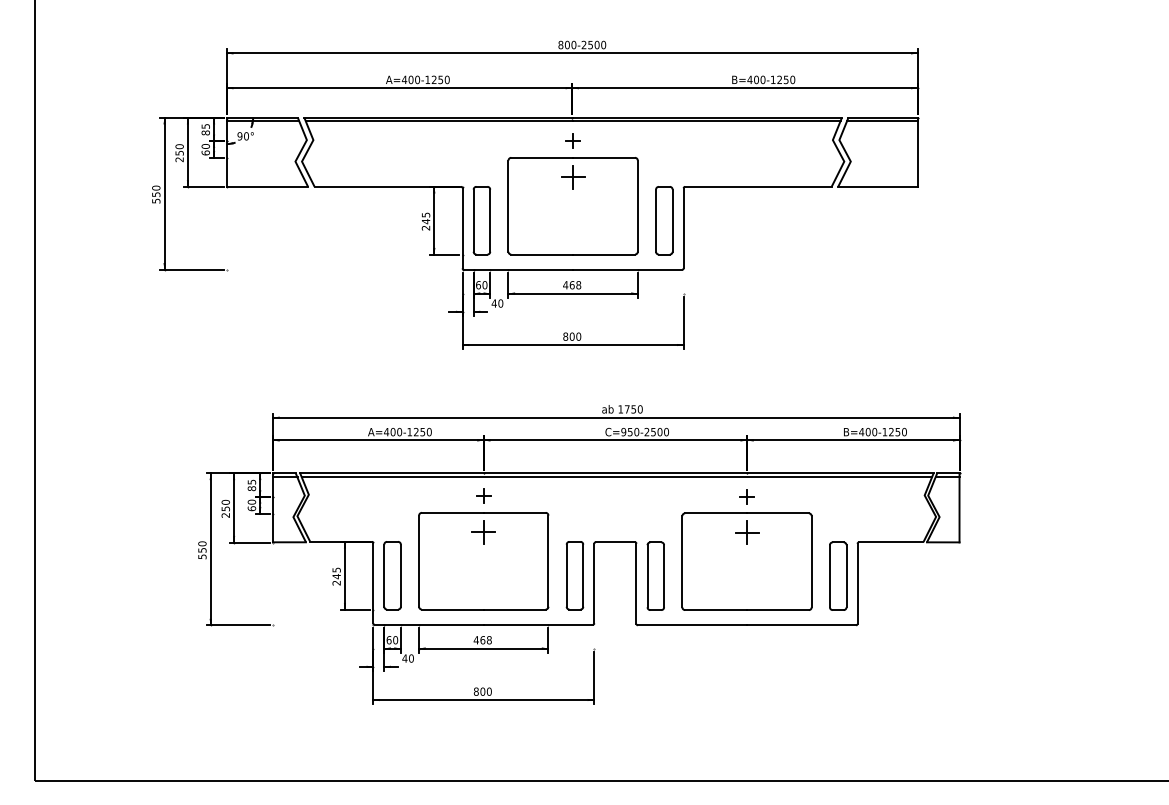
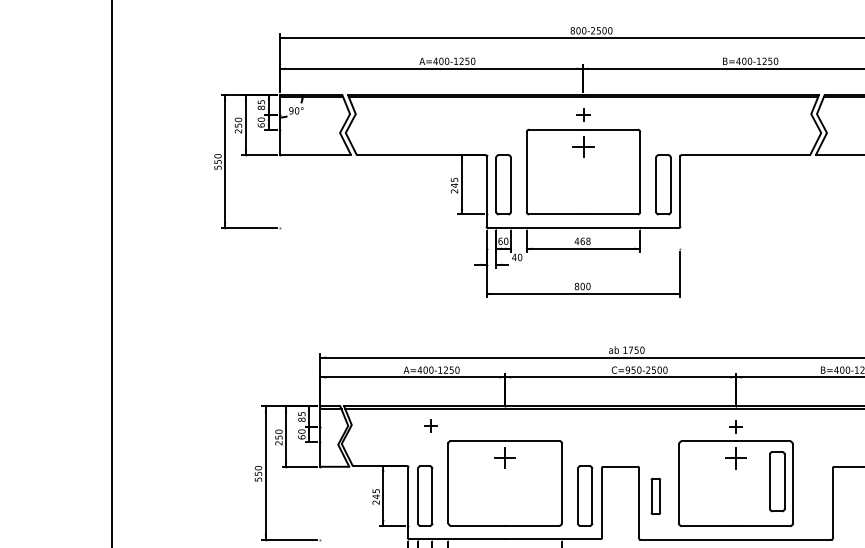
part: (483, 495) -> (430, 425), moved
part: (655, 575) -> (655, 495), size x0.6
part: (838, 575) -> (777, 480), moved

